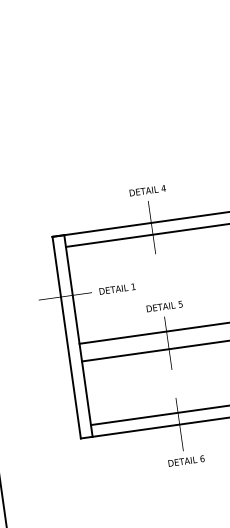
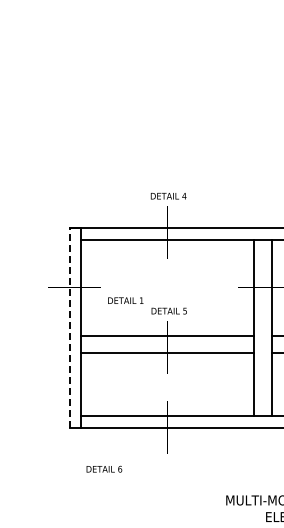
text: (117, 288) -> (125, 300), moved
line: (66, 337) -> (69, 327), solid -> dashed
text: (186, 460) -> (104, 468), moved

